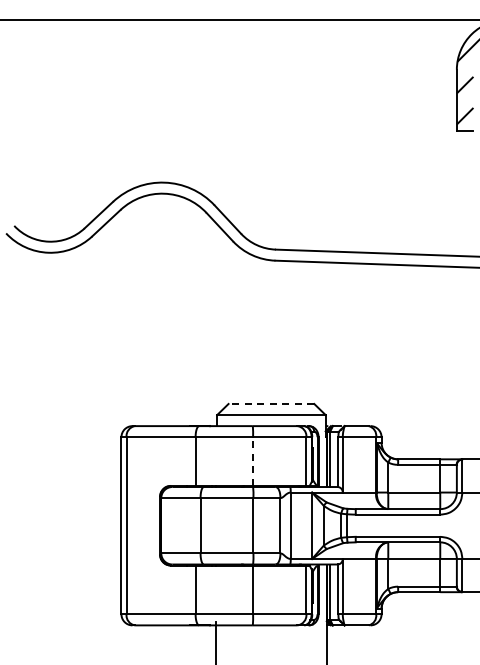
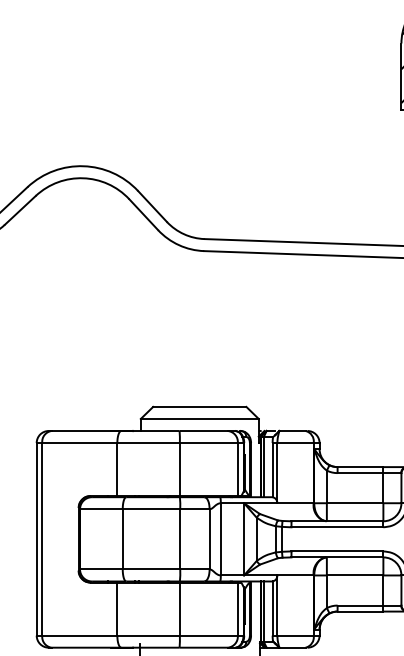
line: (271, 403) -> (199, 406), dashed -> solid
line: (253, 461) -> (180, 469), dashed -> solid

